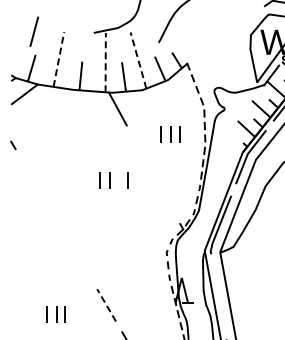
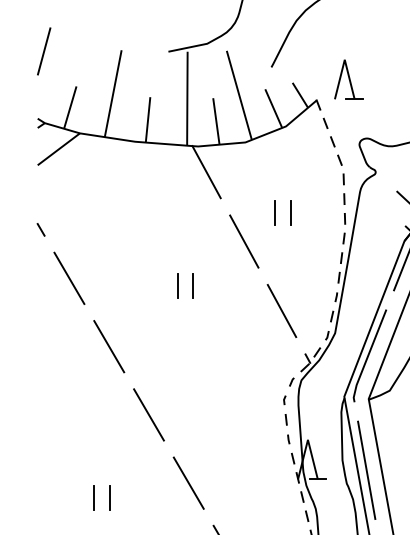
line: (34, 31) -> (44, 50), moved
part: (207, 50) -> (348, 79), added
line: (58, 59) -> (112, 93), dashed -> solid
line: (138, 60) -> (239, 95), dashed -> solid
line: (105, 62) -> (187, 98), dashed -> solid
line: (179, 134) -> (304, 212), removed
line: (141, 152) -> (244, 241), added
line: (30, 175) -> (68, 277), added
line: (127, 180) -> (221, 285), removed
line: (165, 196) -> (282, 310), added
line: (55, 219) -> (107, 347), added
line: (81, 262) -> (149, 415), added
line: (218, 296) -> (366, 469), added
line: (106, 305) -> (188, 483), dashed -> solid
line: (64, 314) -> (122, 497), removed

